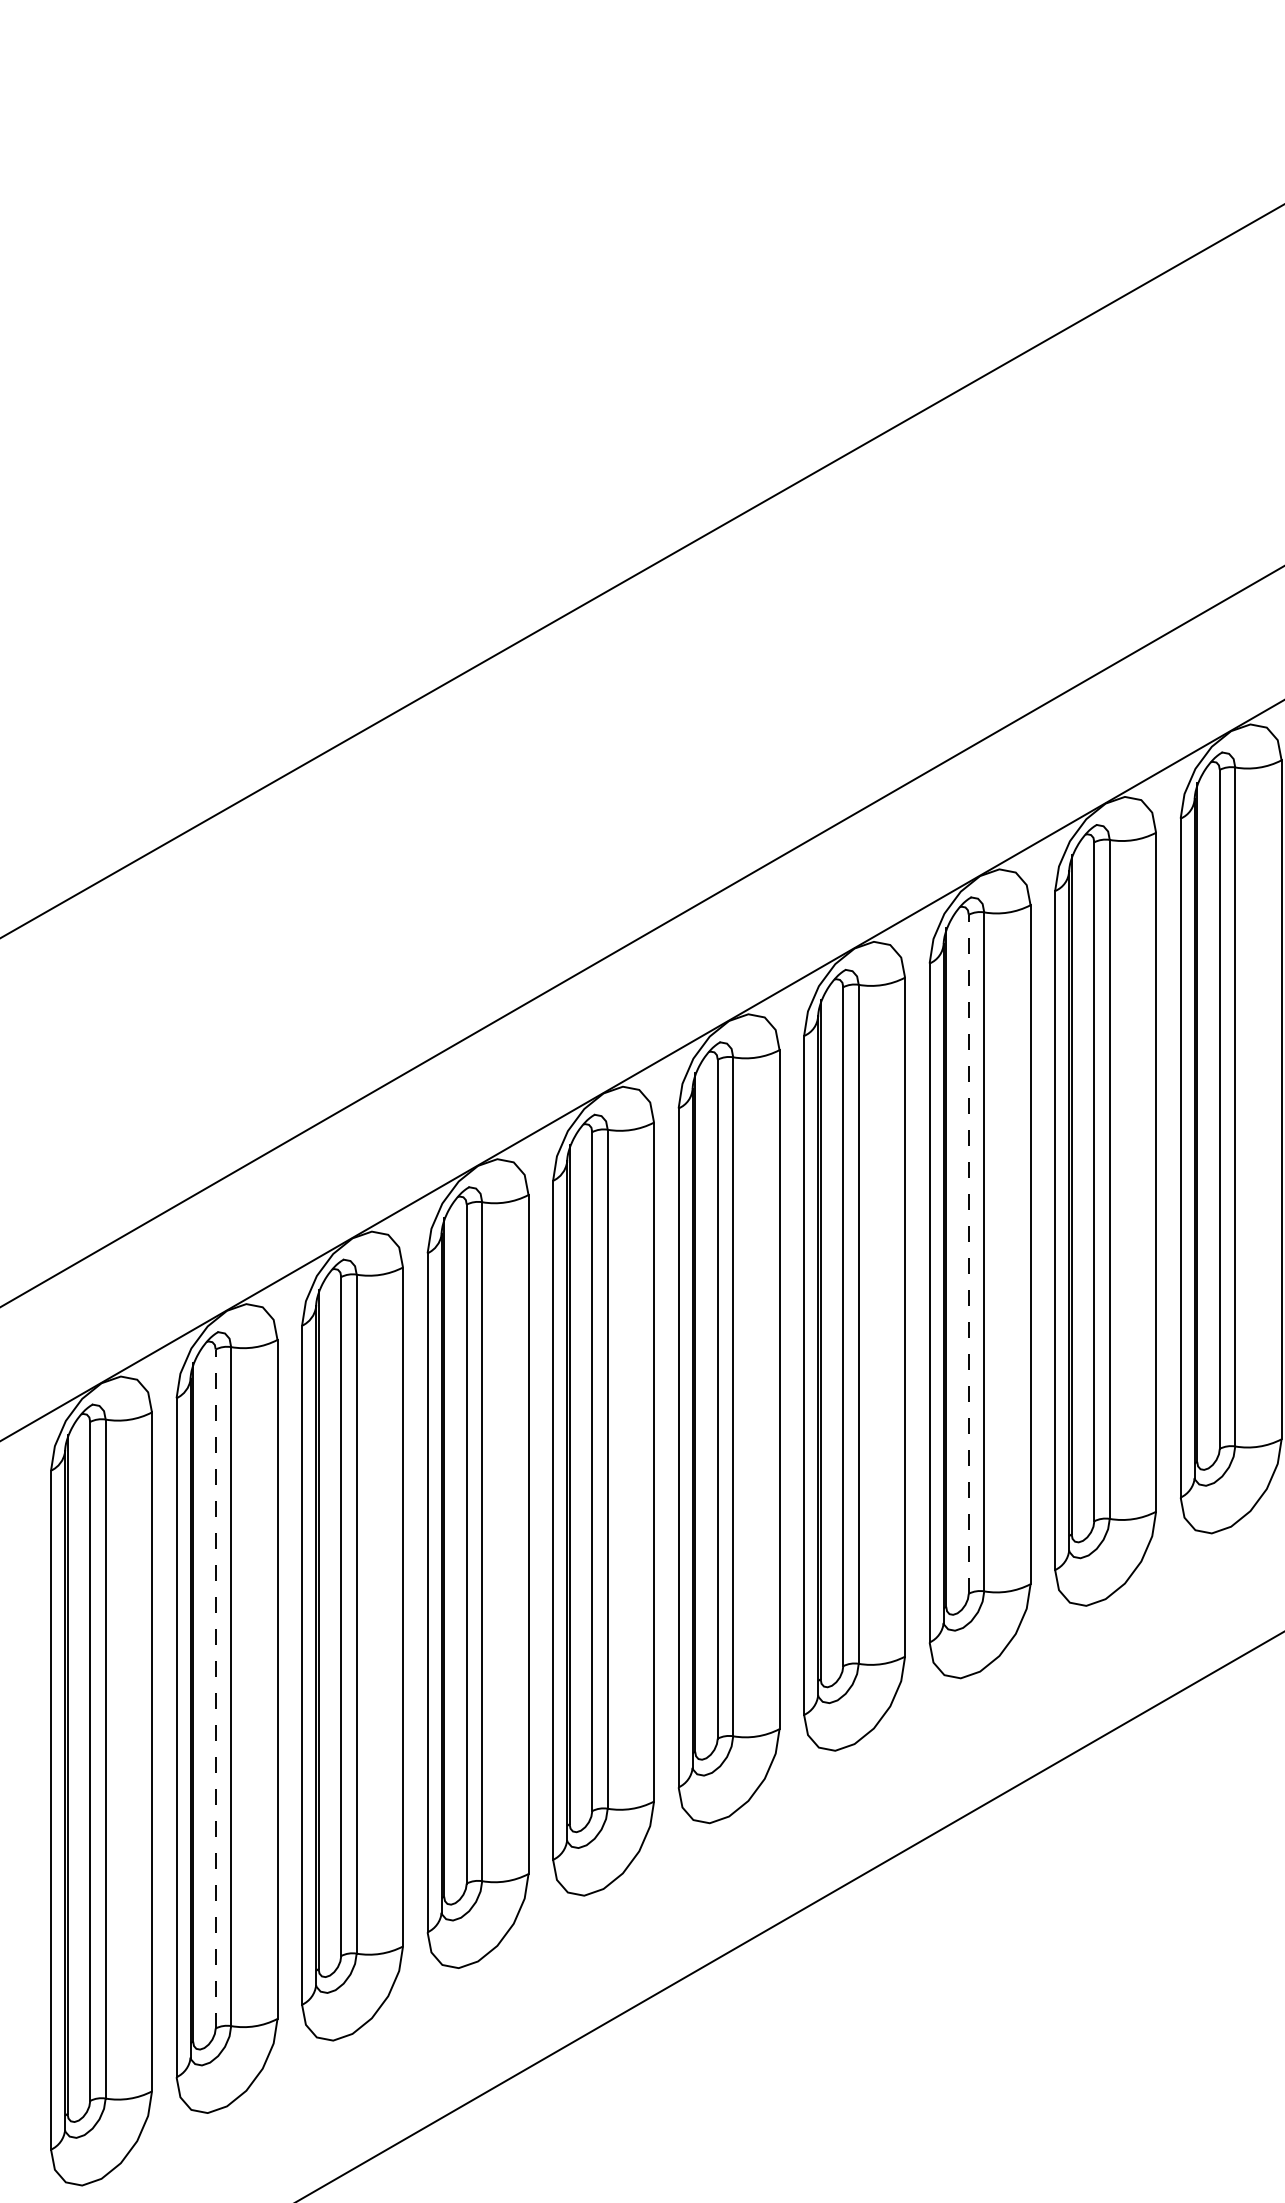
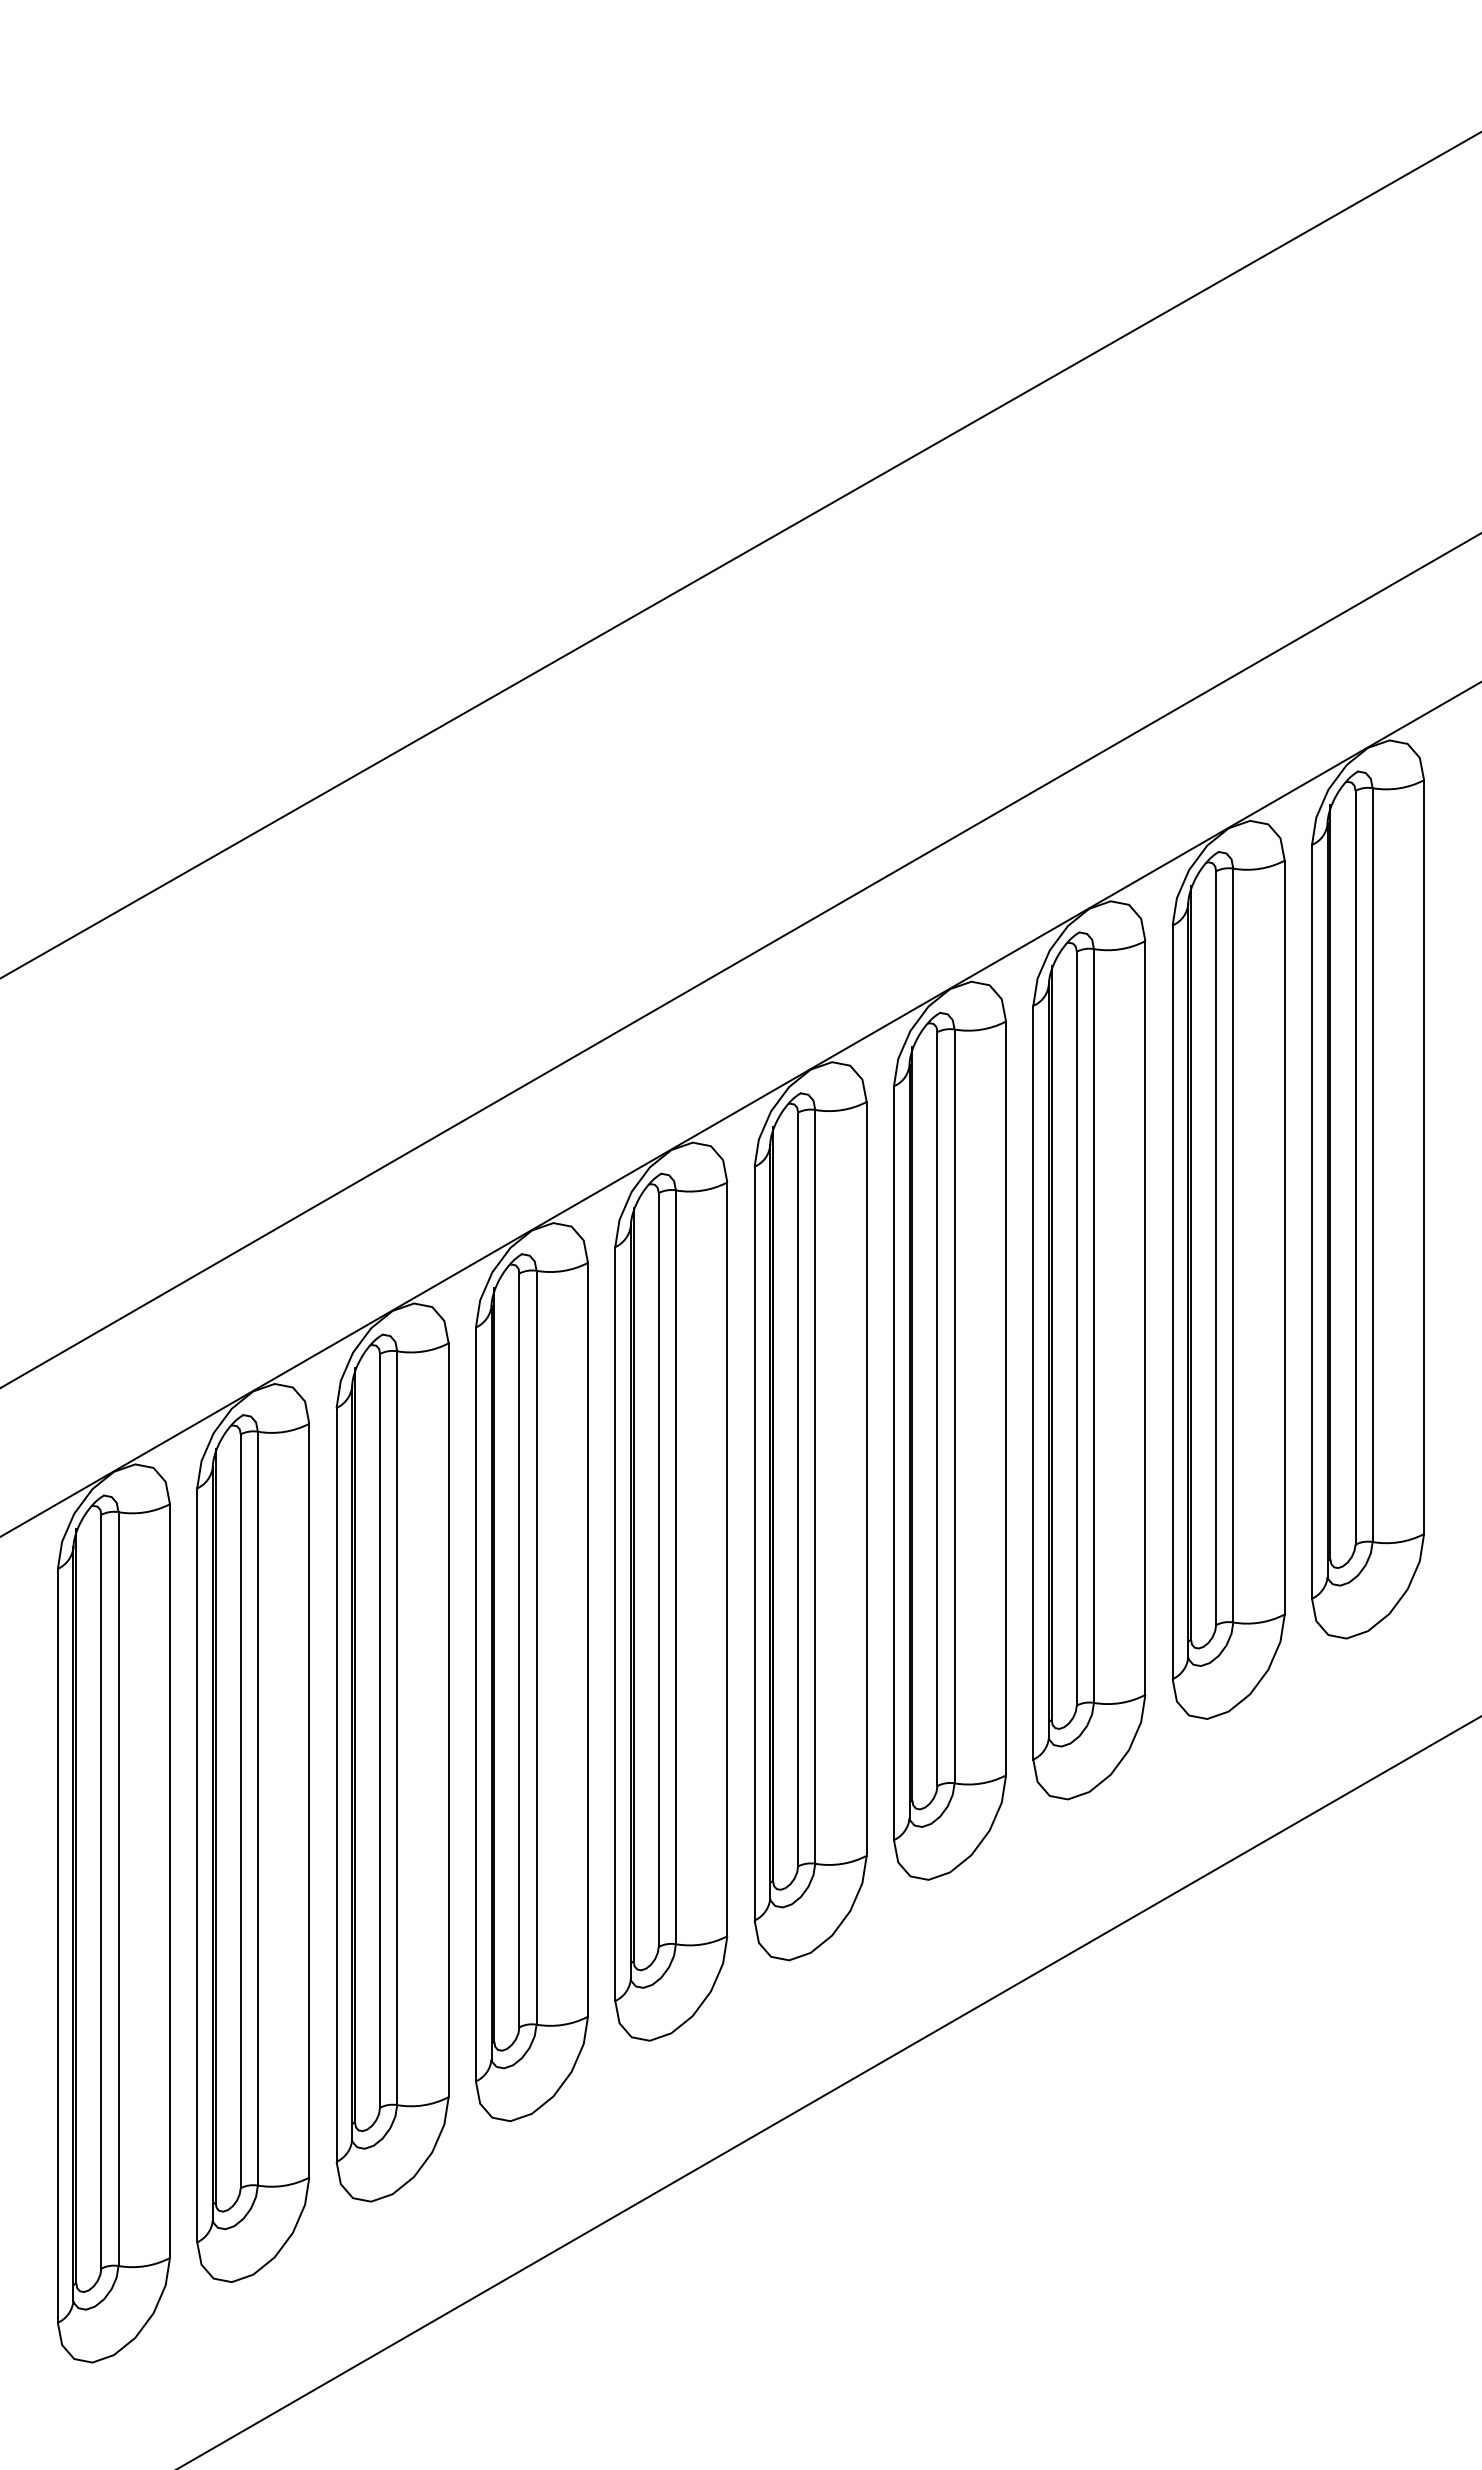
line: (968, 1254) -> (1076, 1328), dashed -> solid
line: (215, 1689) -> (240, 1811), dashed -> solid

